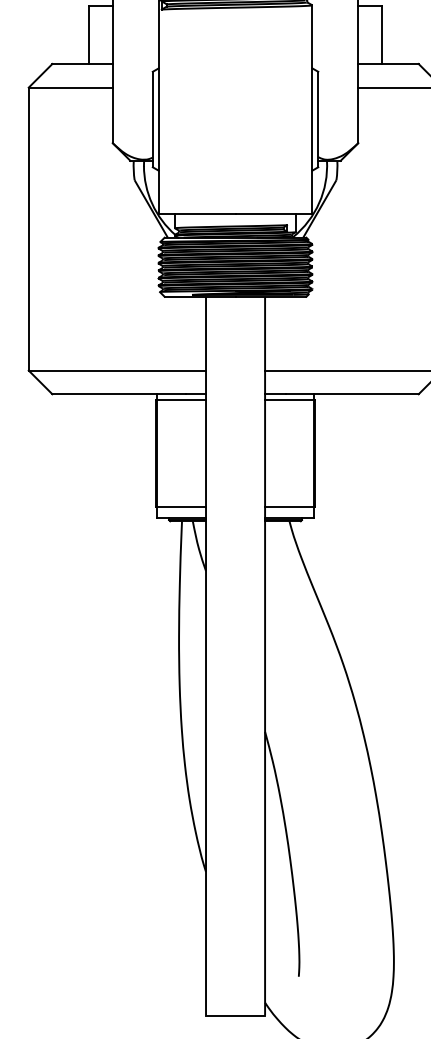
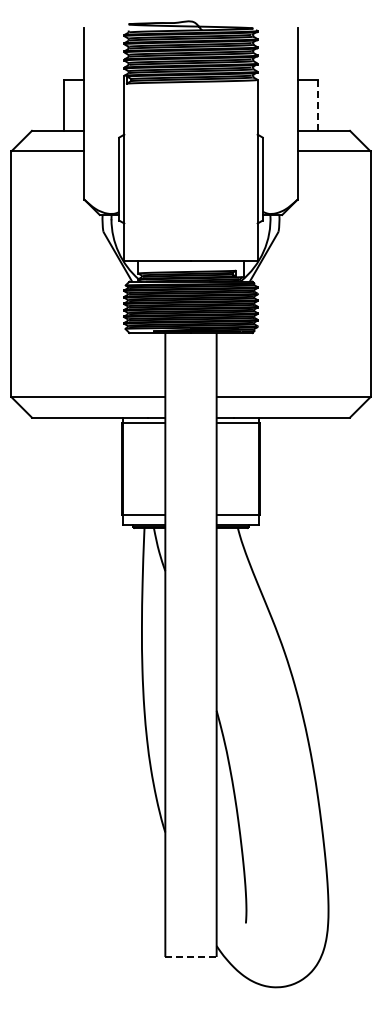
line: (381, 33) -> (317, 104), solid -> dashed
line: (236, 1015) -> (191, 957), solid -> dashed

